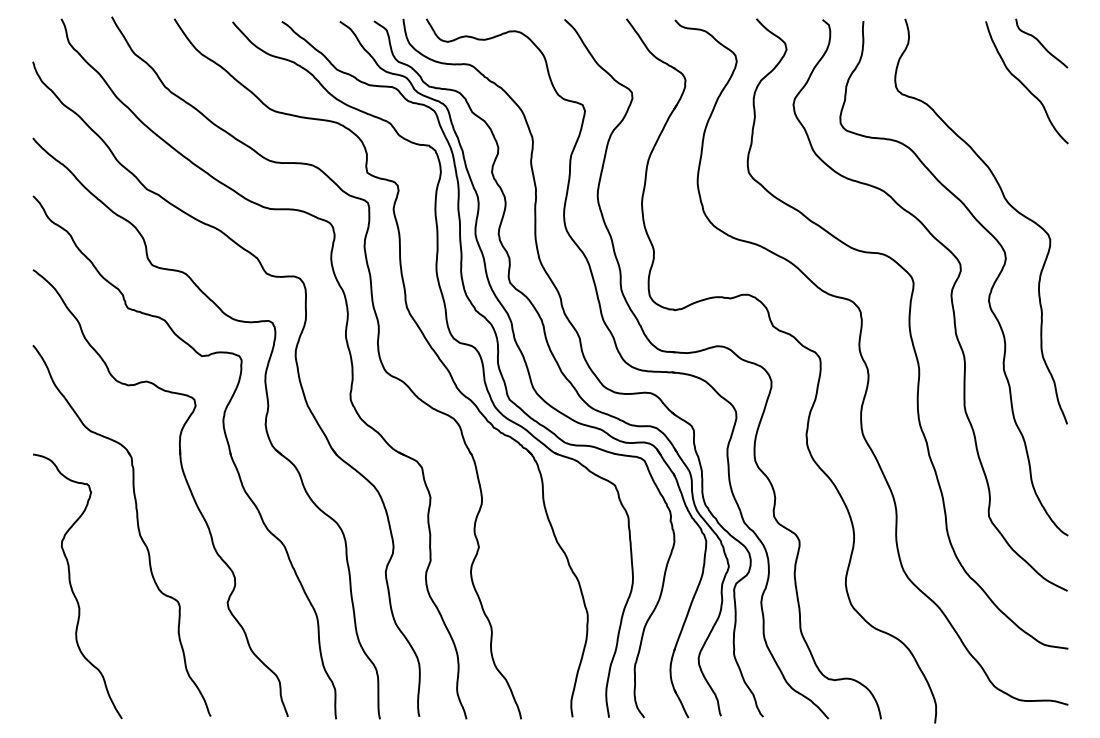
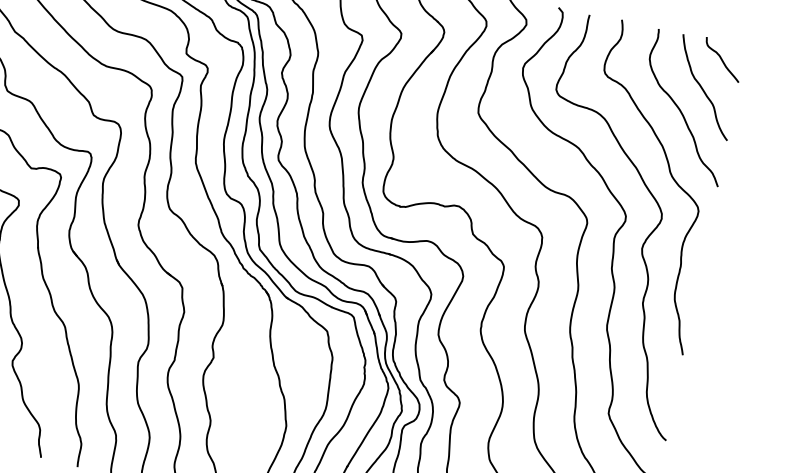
curve: (1002, 117) -> (681, 110), added

